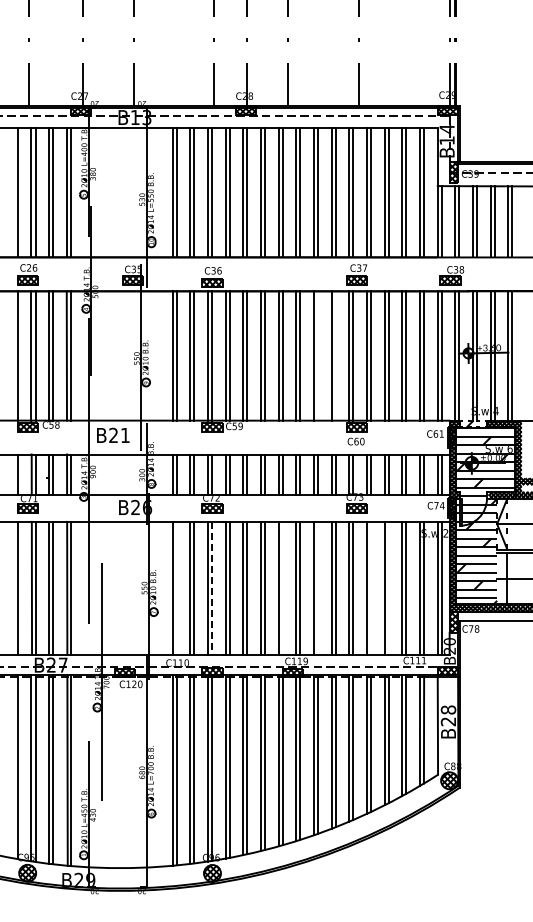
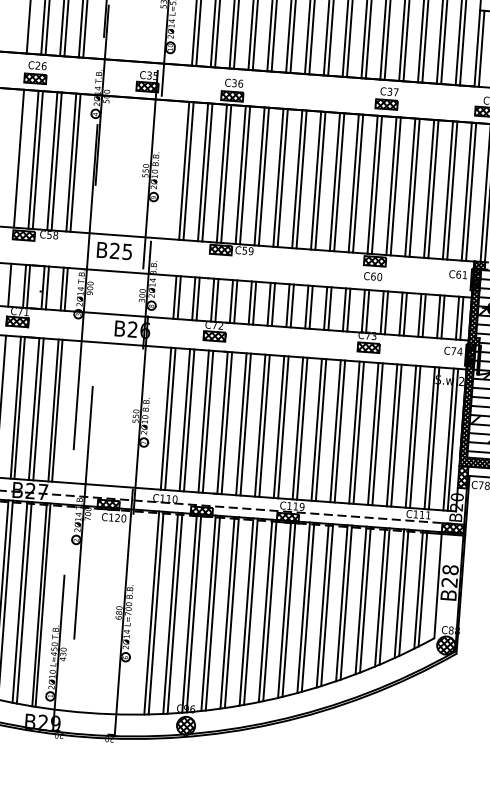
line: (318, 355) -> (339, 181), added
line: (335, 355) -> (357, 183), added
text: (125, 435) -> (127, 251), B21 -> B25
line: (176, 587) -> (170, 418), added
line: (282, 587) -> (283, 426), added
line: (318, 587) -> (321, 429), added
line: (371, 587) -> (378, 433), added
line: (388, 587) -> (396, 434), added
line: (212, 588) -> (208, 421), dashed -> solid

